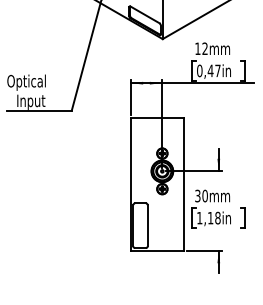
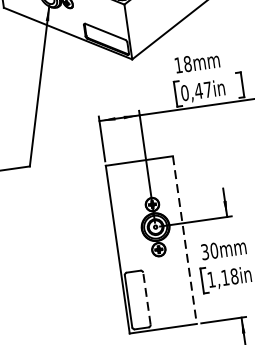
text: (204, 48) -> (186, 63), 12mm -> 18mm
line: (183, 185) -> (184, 241), solid -> dashed
line: (147, 225) -> (146, 298), solid -> dashed

